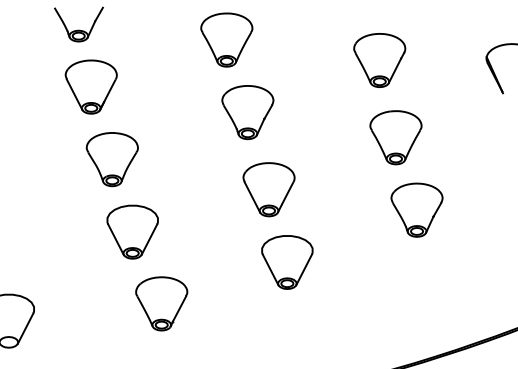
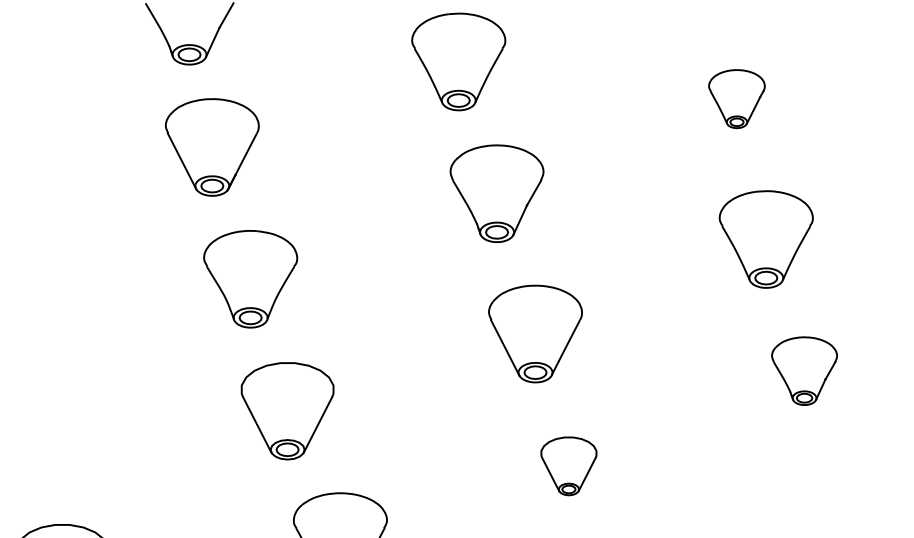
part: (379, 60) -> (736, 99), size x0.6
part: (416, 209) -> (803, 370), size x0.7
part: (287, 262) -> (569, 466), size x0.6

